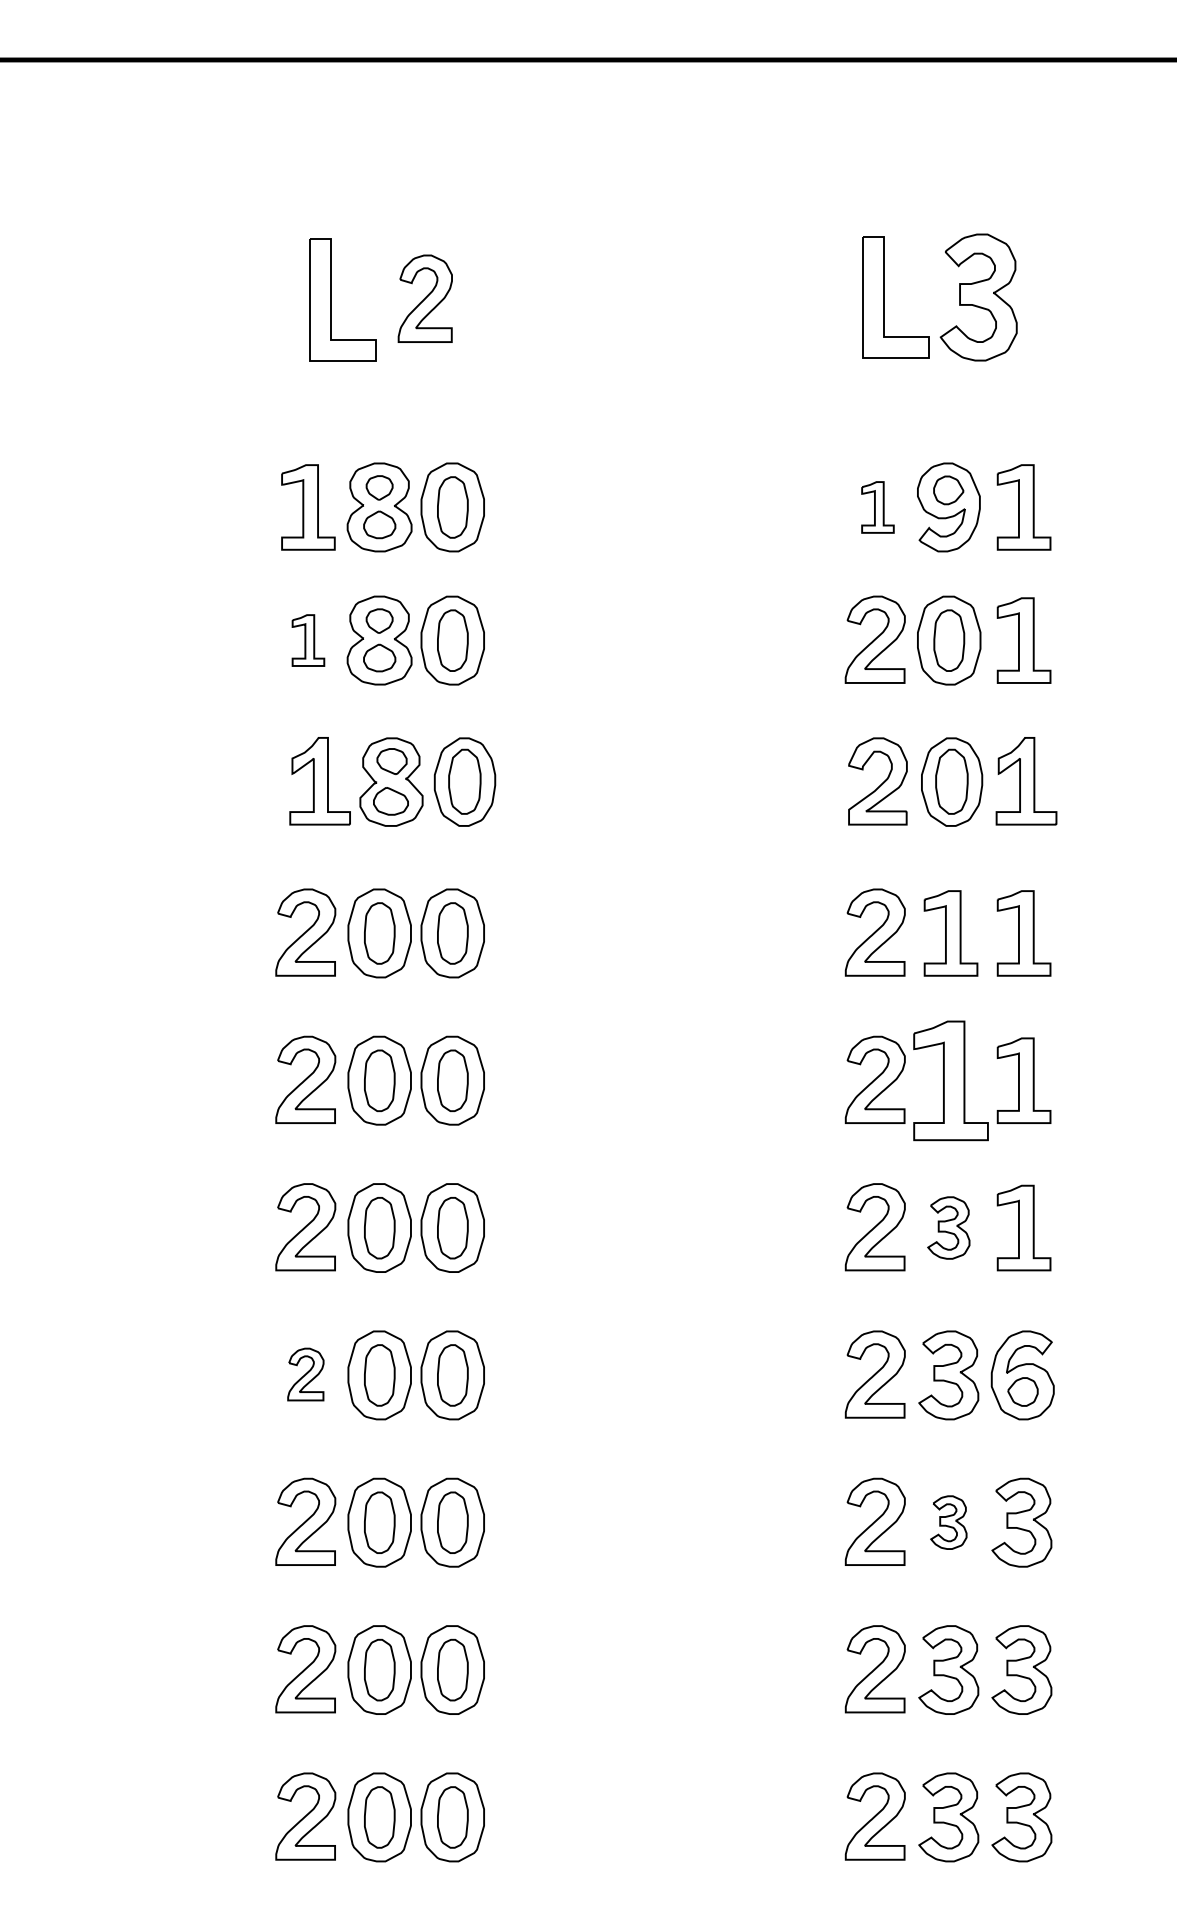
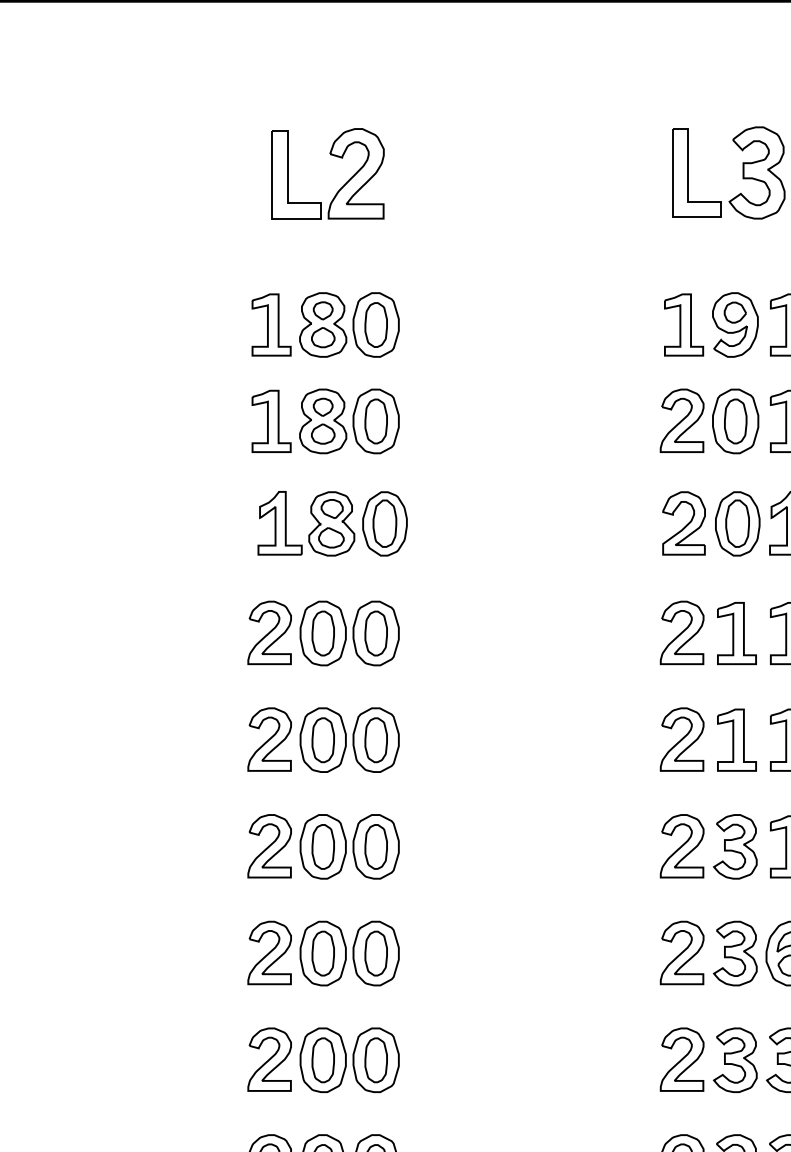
part: (425, 298) -> (356, 173), size x1.43
part: (877, 507) -> (683, 325), size x1.67
part: (308, 640) -> (271, 421), size x1.67
part: (950, 1080) -> (736, 740), size x0.71
part: (948, 1227) -> (735, 846), size x1.43
part: (305, 1374) -> (269, 952), size x1.67
part: (948, 1522) -> (735, 1060), size x1.67

